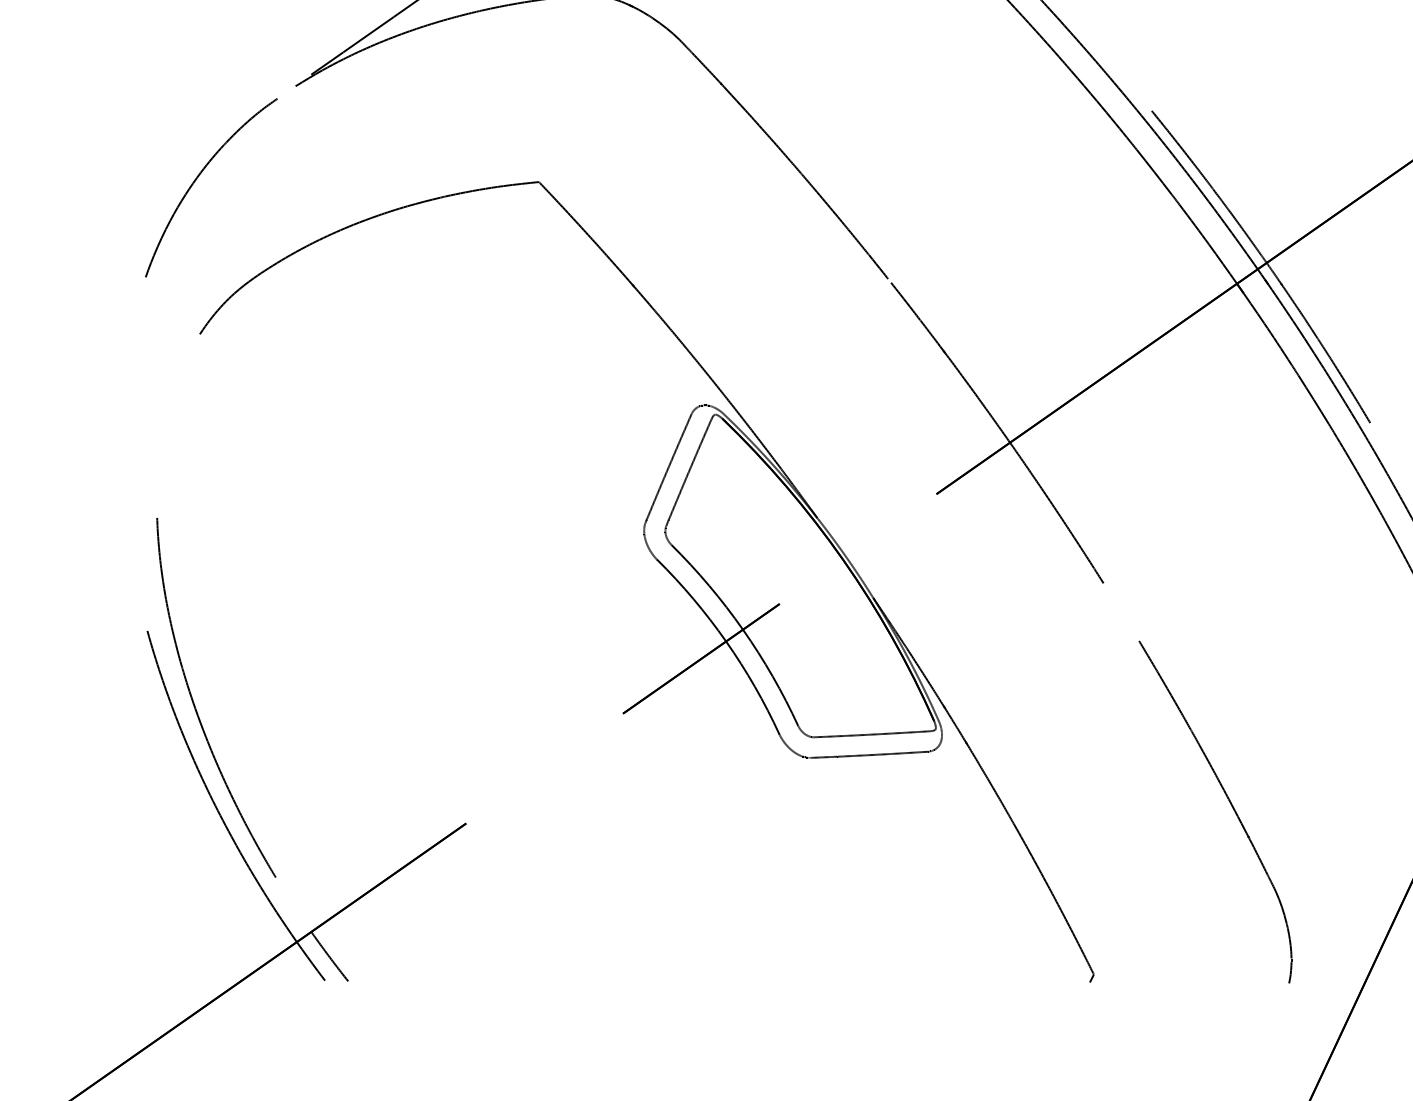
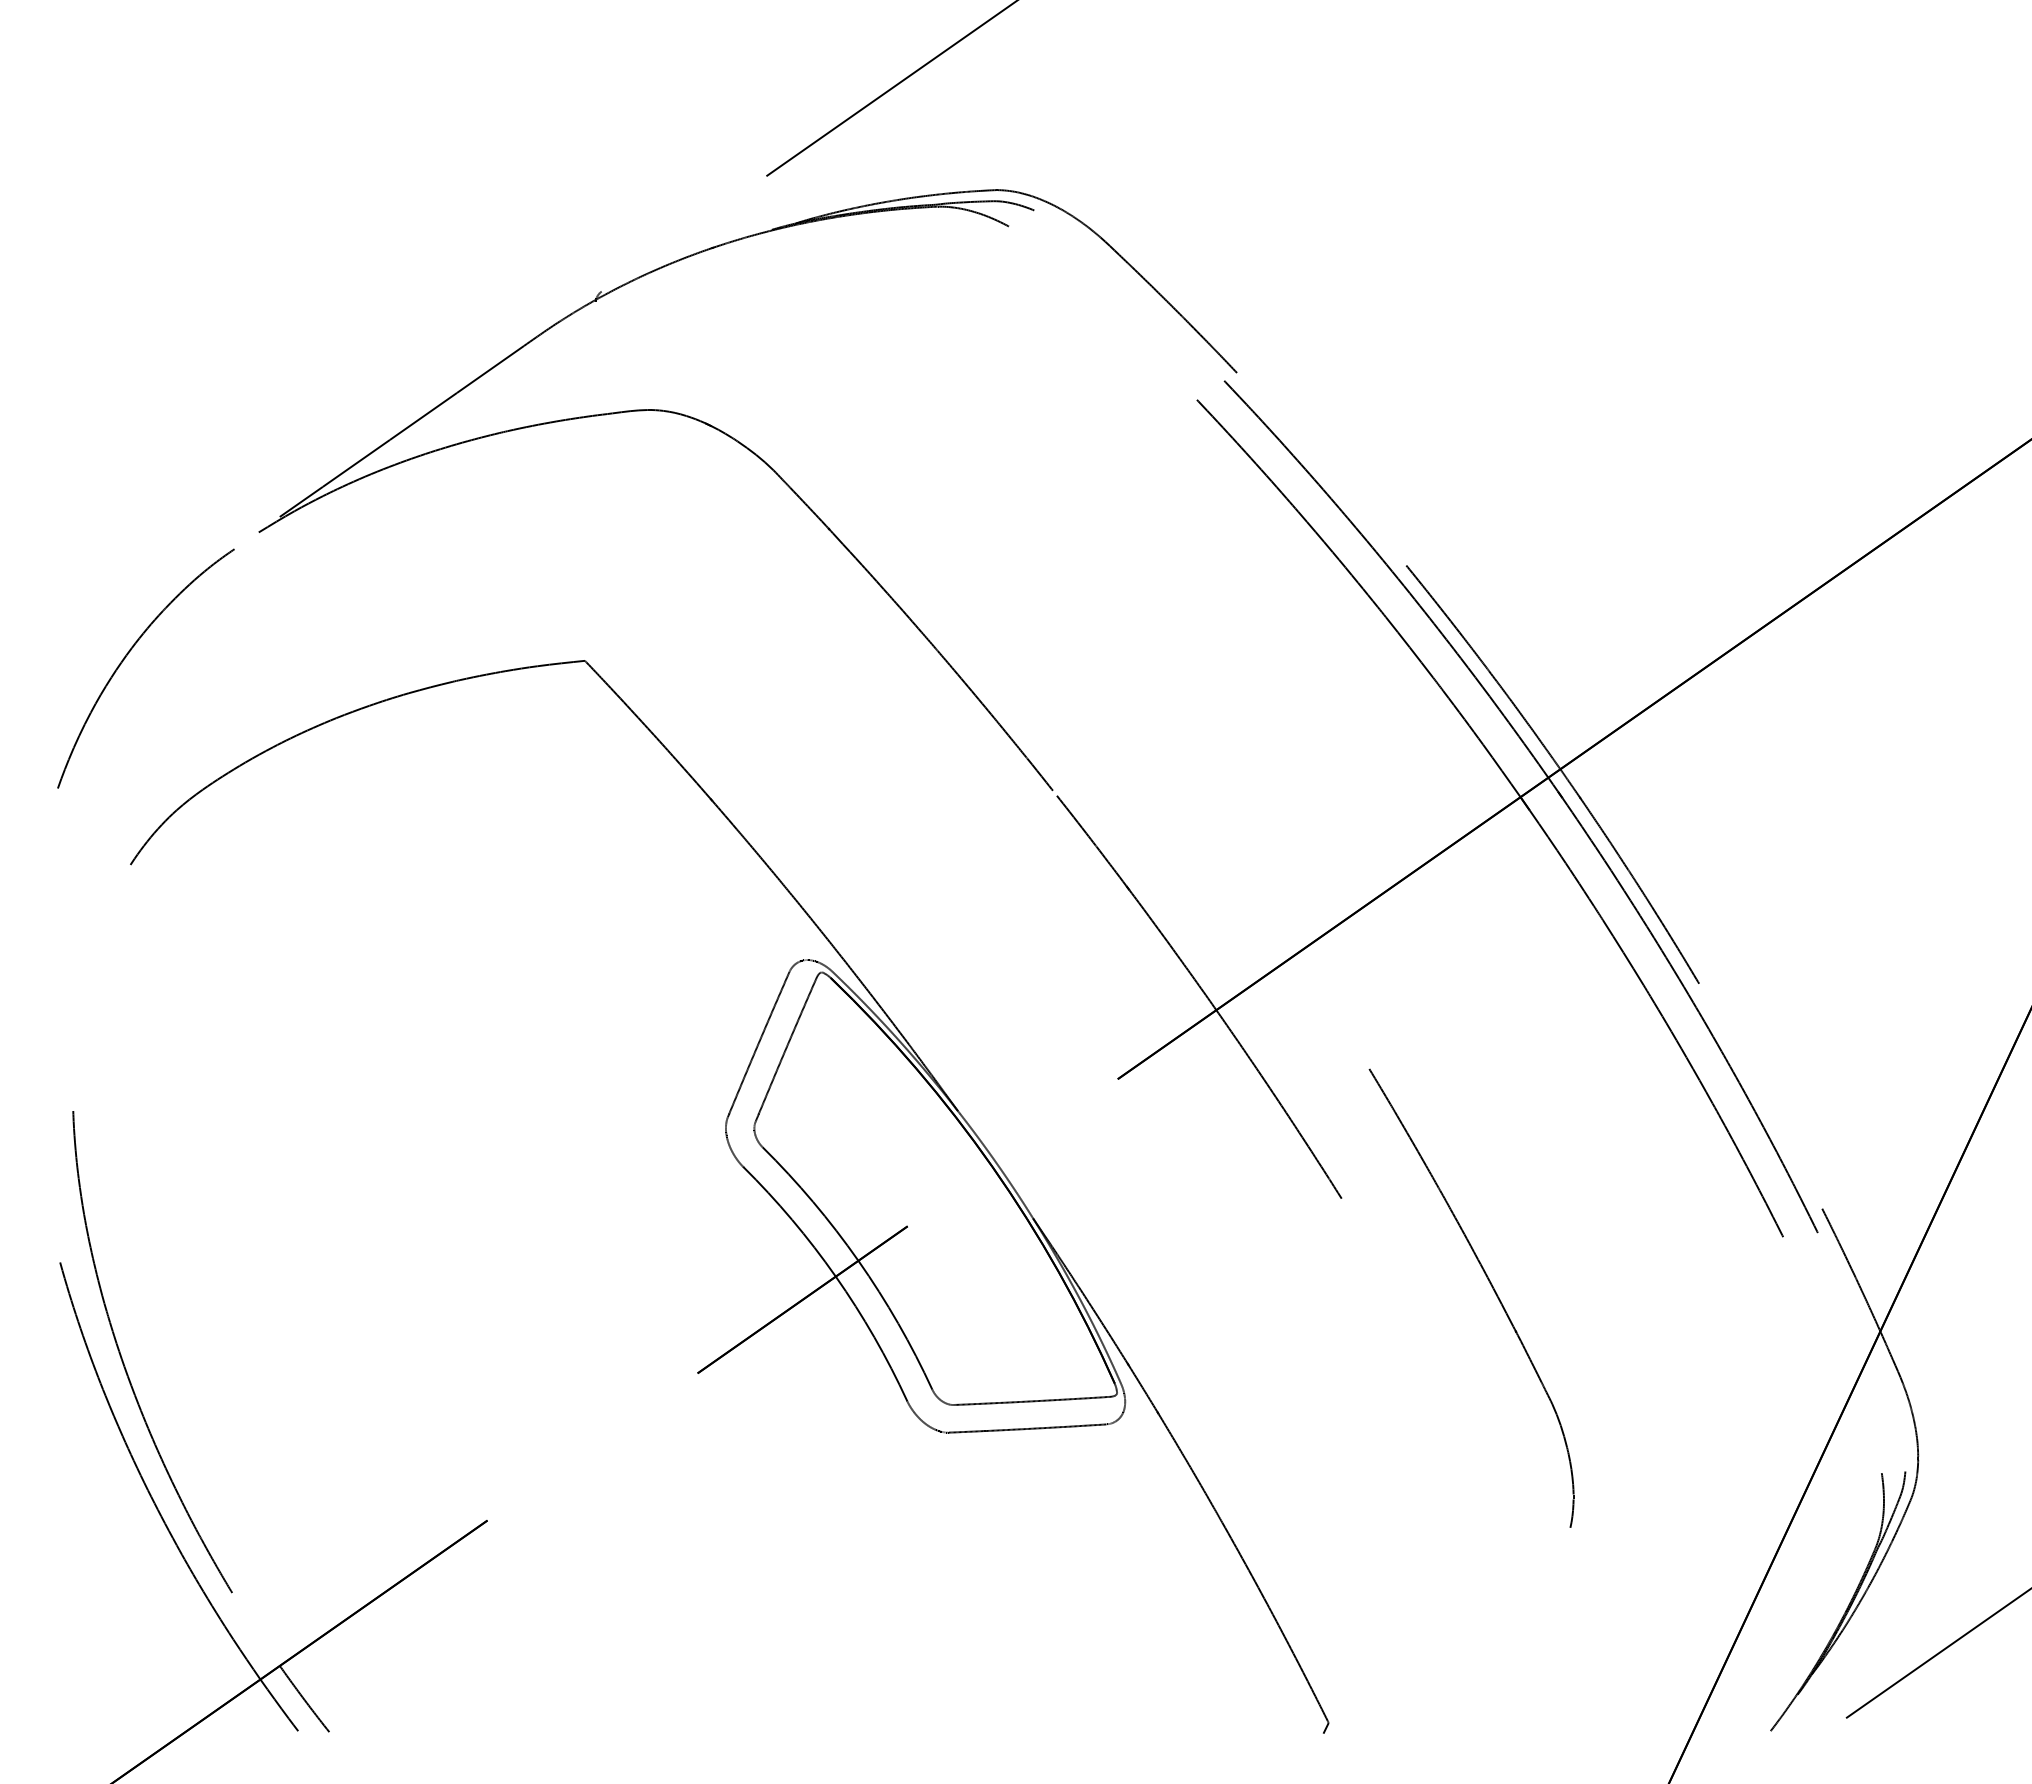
curve: (1230, 804) -> (1491, 1287), moved

